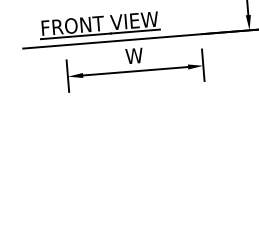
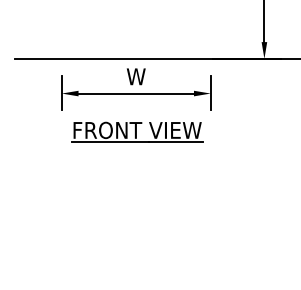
part: (100, 24) -> (137, 131), moved

